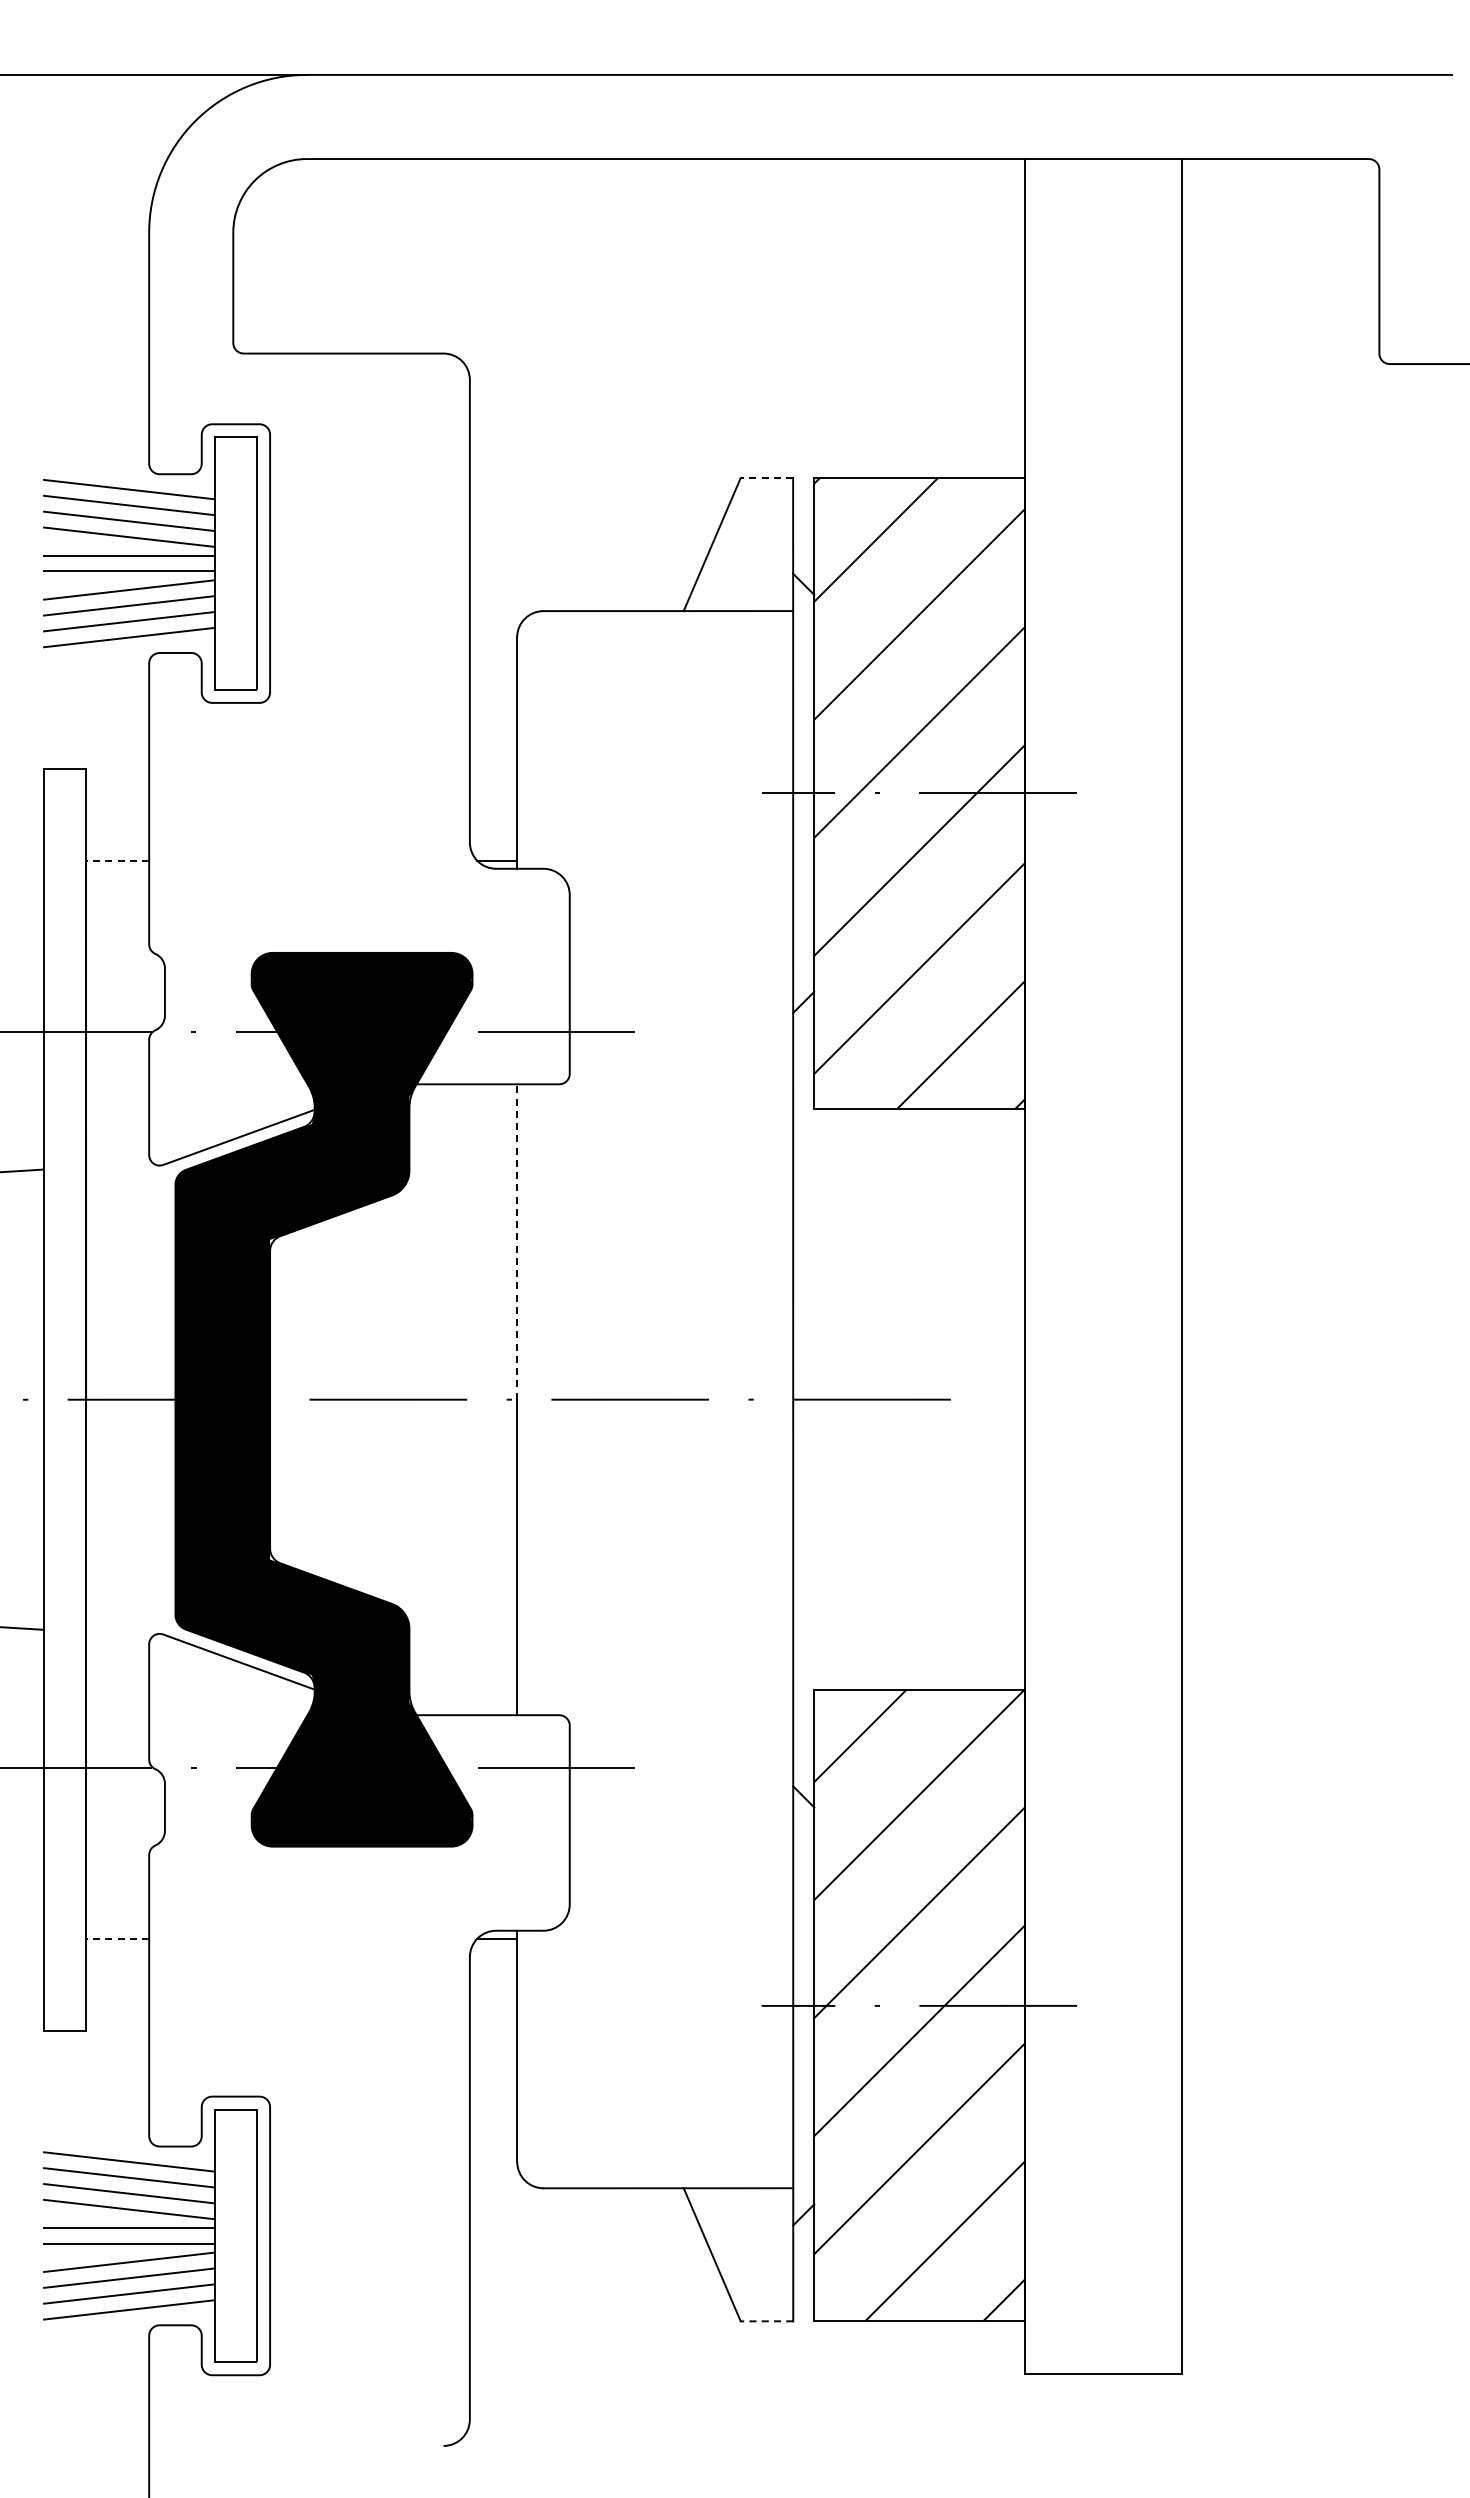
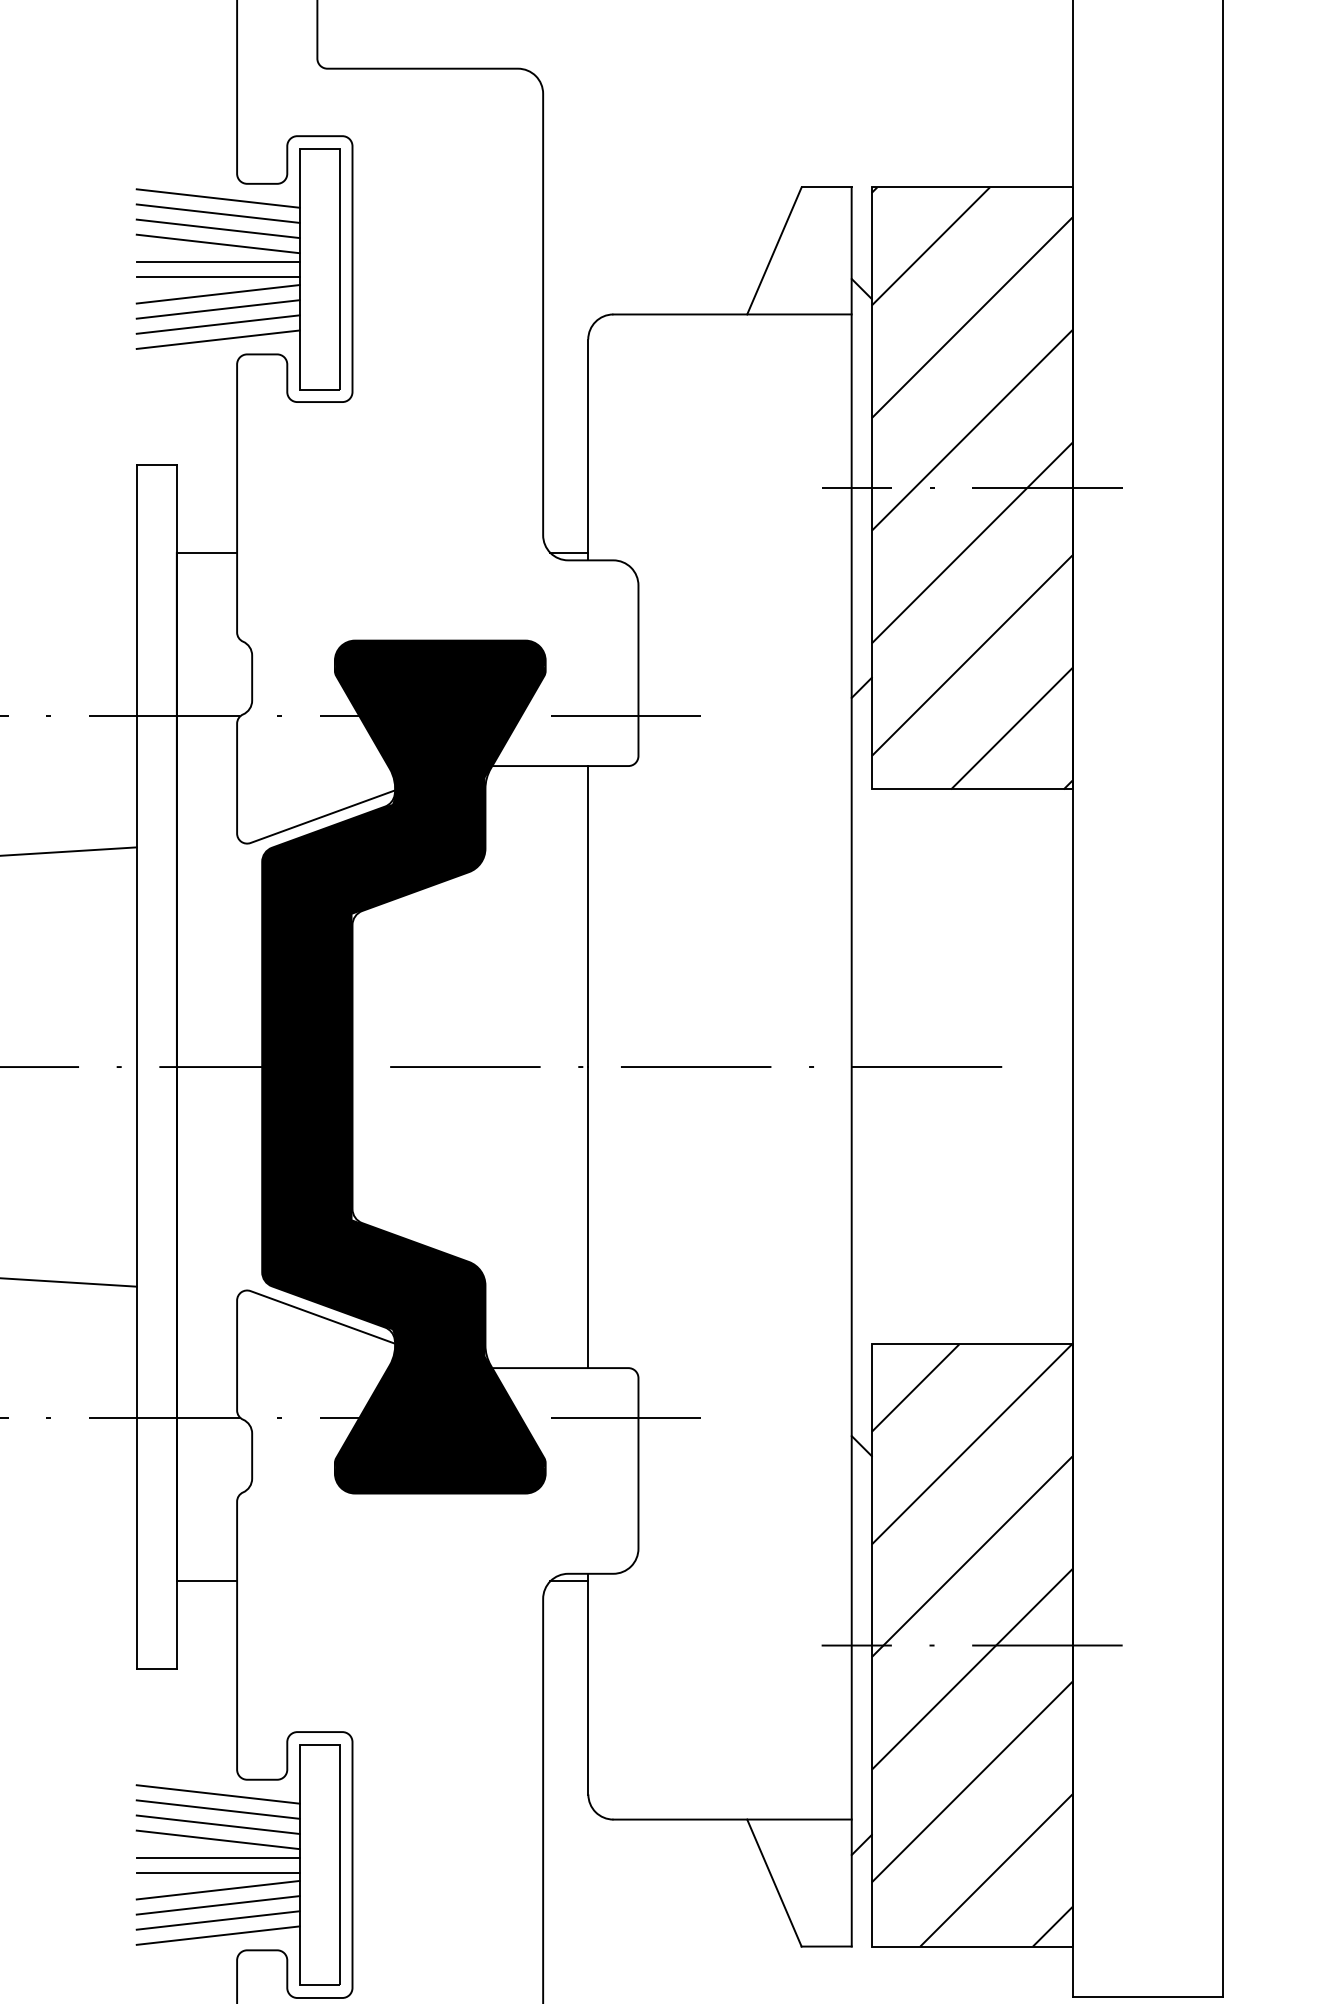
line: (766, 478) -> (826, 187), dashed -> solid
line: (117, 860) -> (206, 552), dashed -> solid
line: (517, 1242) -> (588, 917), dashed -> solid
line: (117, 1938) -> (206, 1581), dashed -> solid
line: (766, 2321) -> (826, 1946), dashed -> solid

